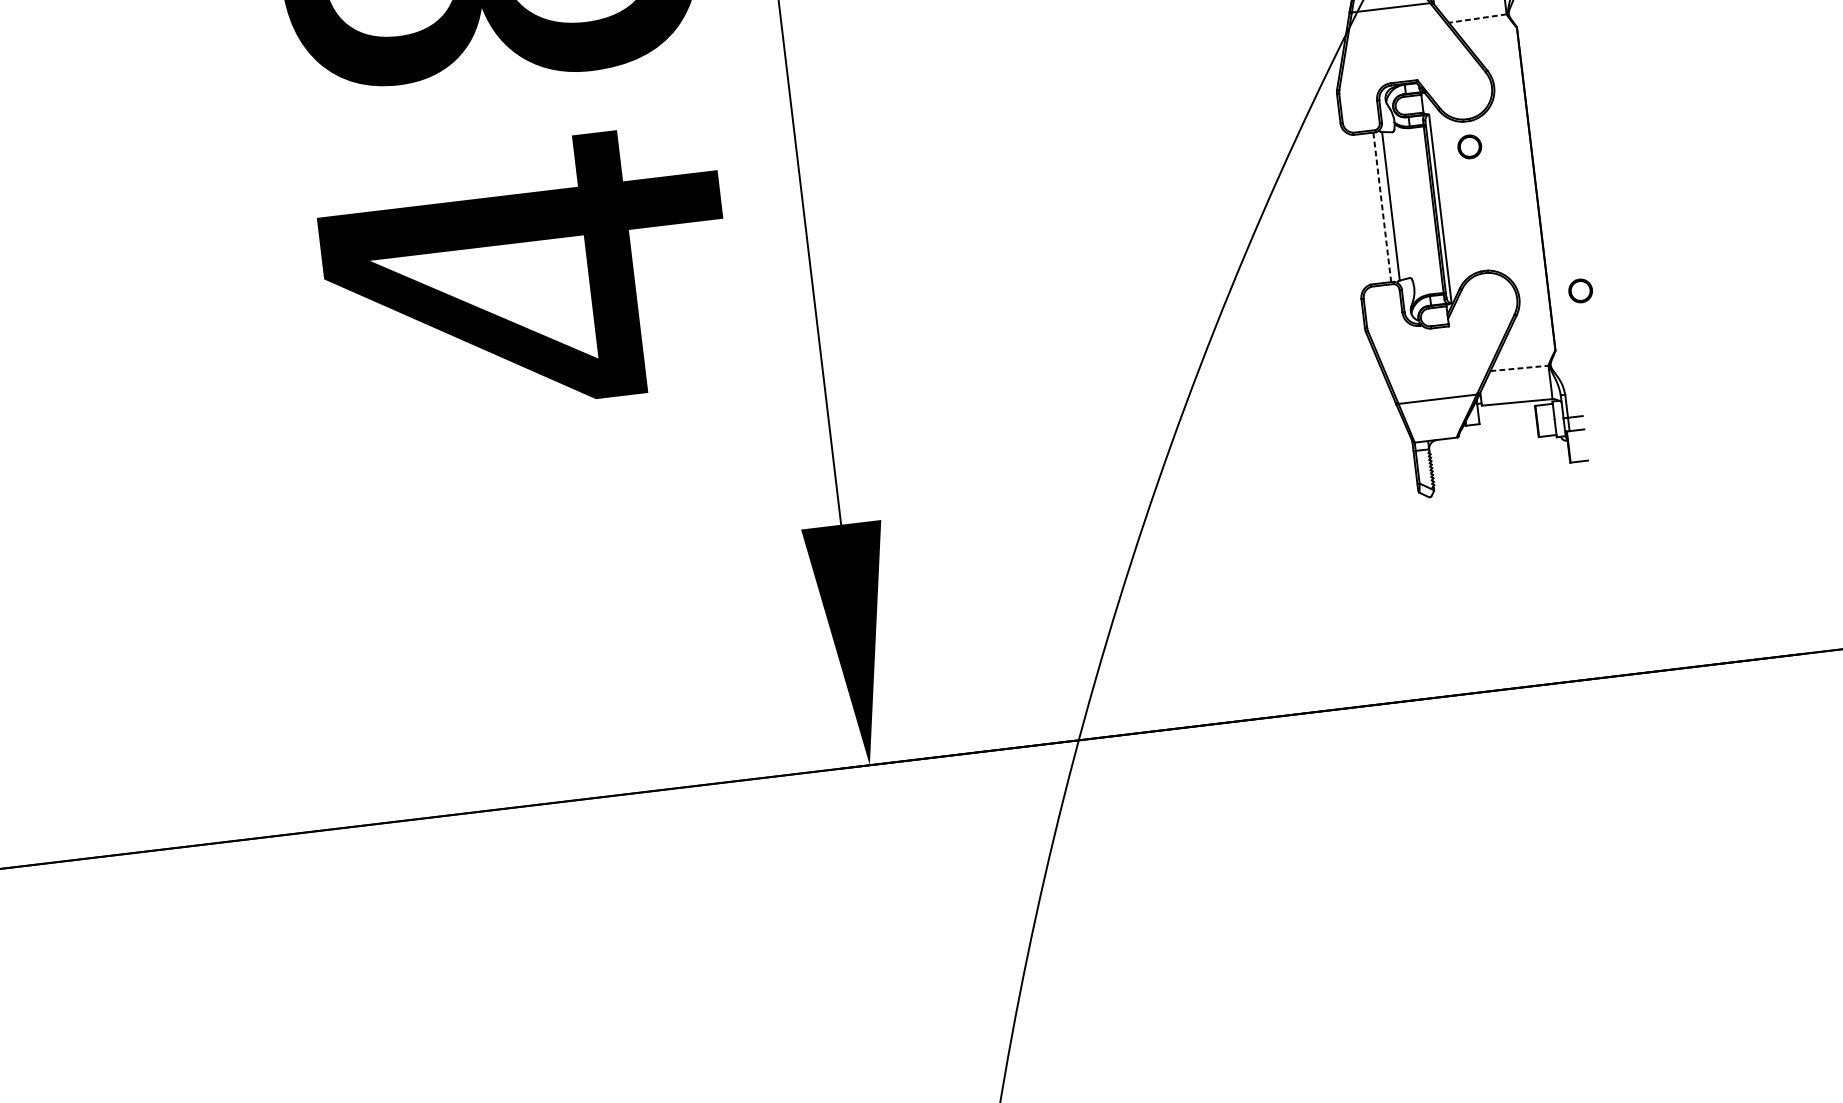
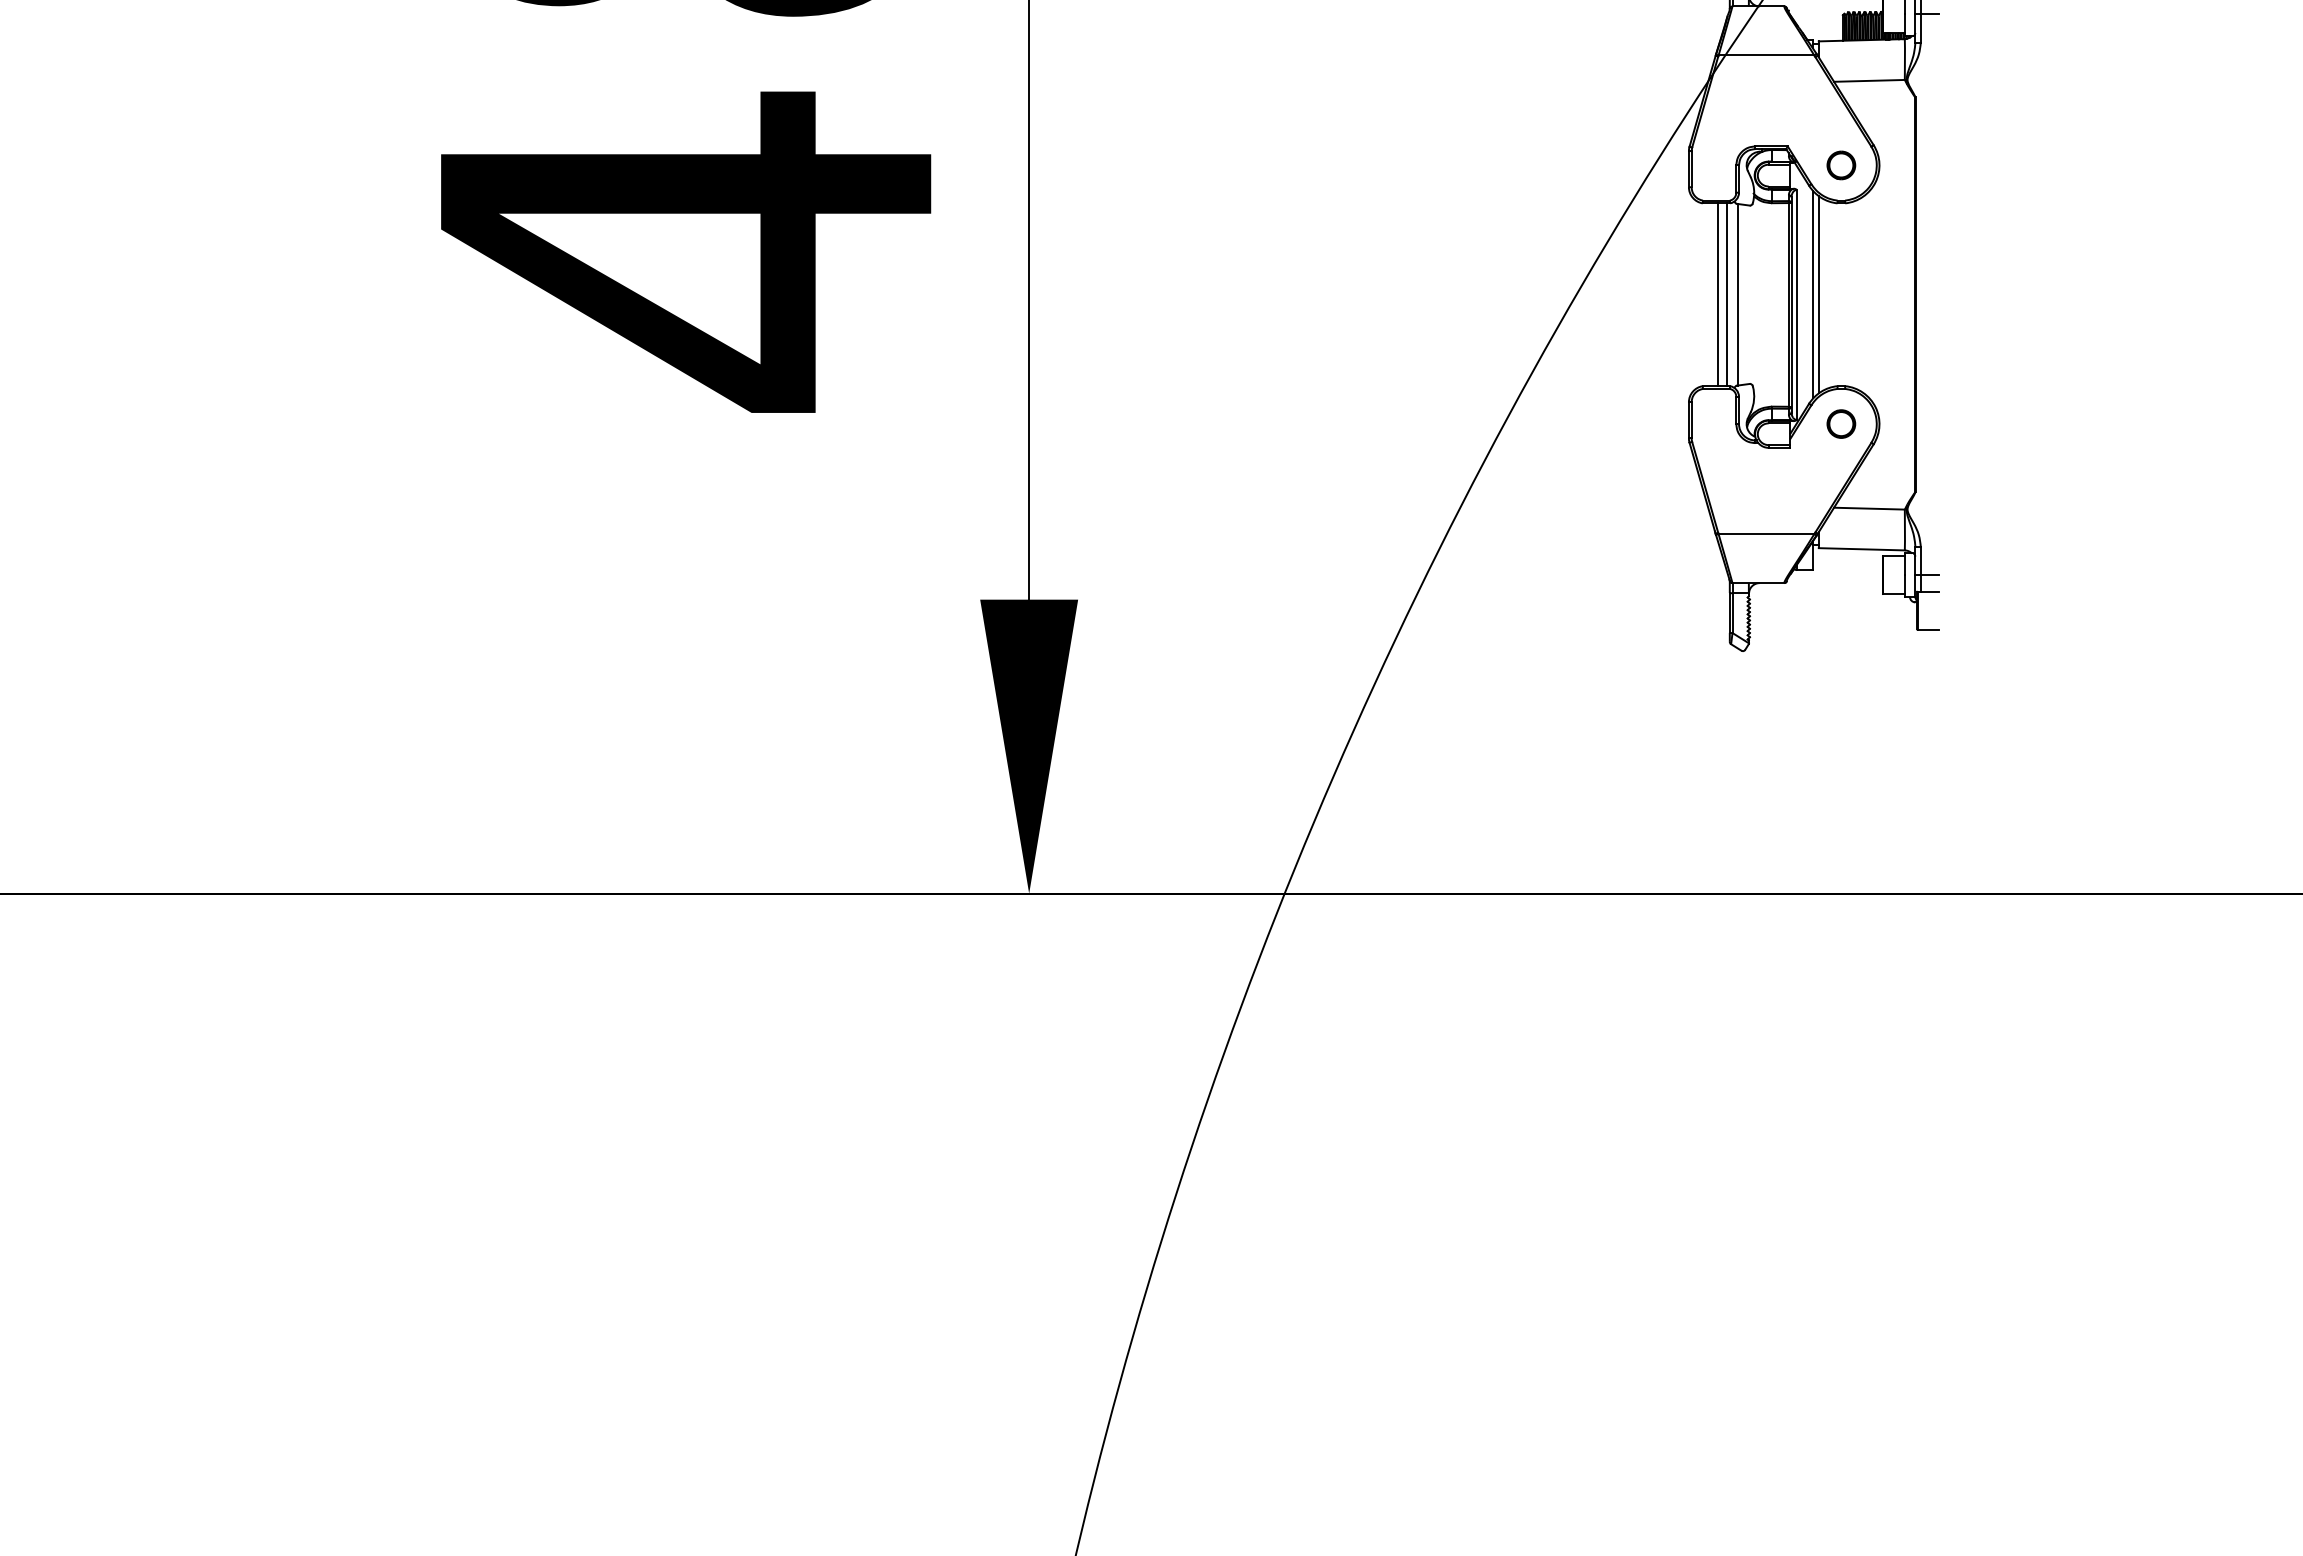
line: (1476, 18) -> (1868, 80), dashed -> solid
part: (1469, 146) -> (1841, 165), moved
line: (1452, 198) -> (1813, 294), added
line: (1456, 198) -> (1818, 294), added
line: (1382, 207) -> (1727, 295), dashed -> solid
line: (1375, 208) -> (1718, 294), added
part: (1580, 290) -> (1841, 423), moved
line: (1519, 368) -> (1869, 508), dashed -> solid

